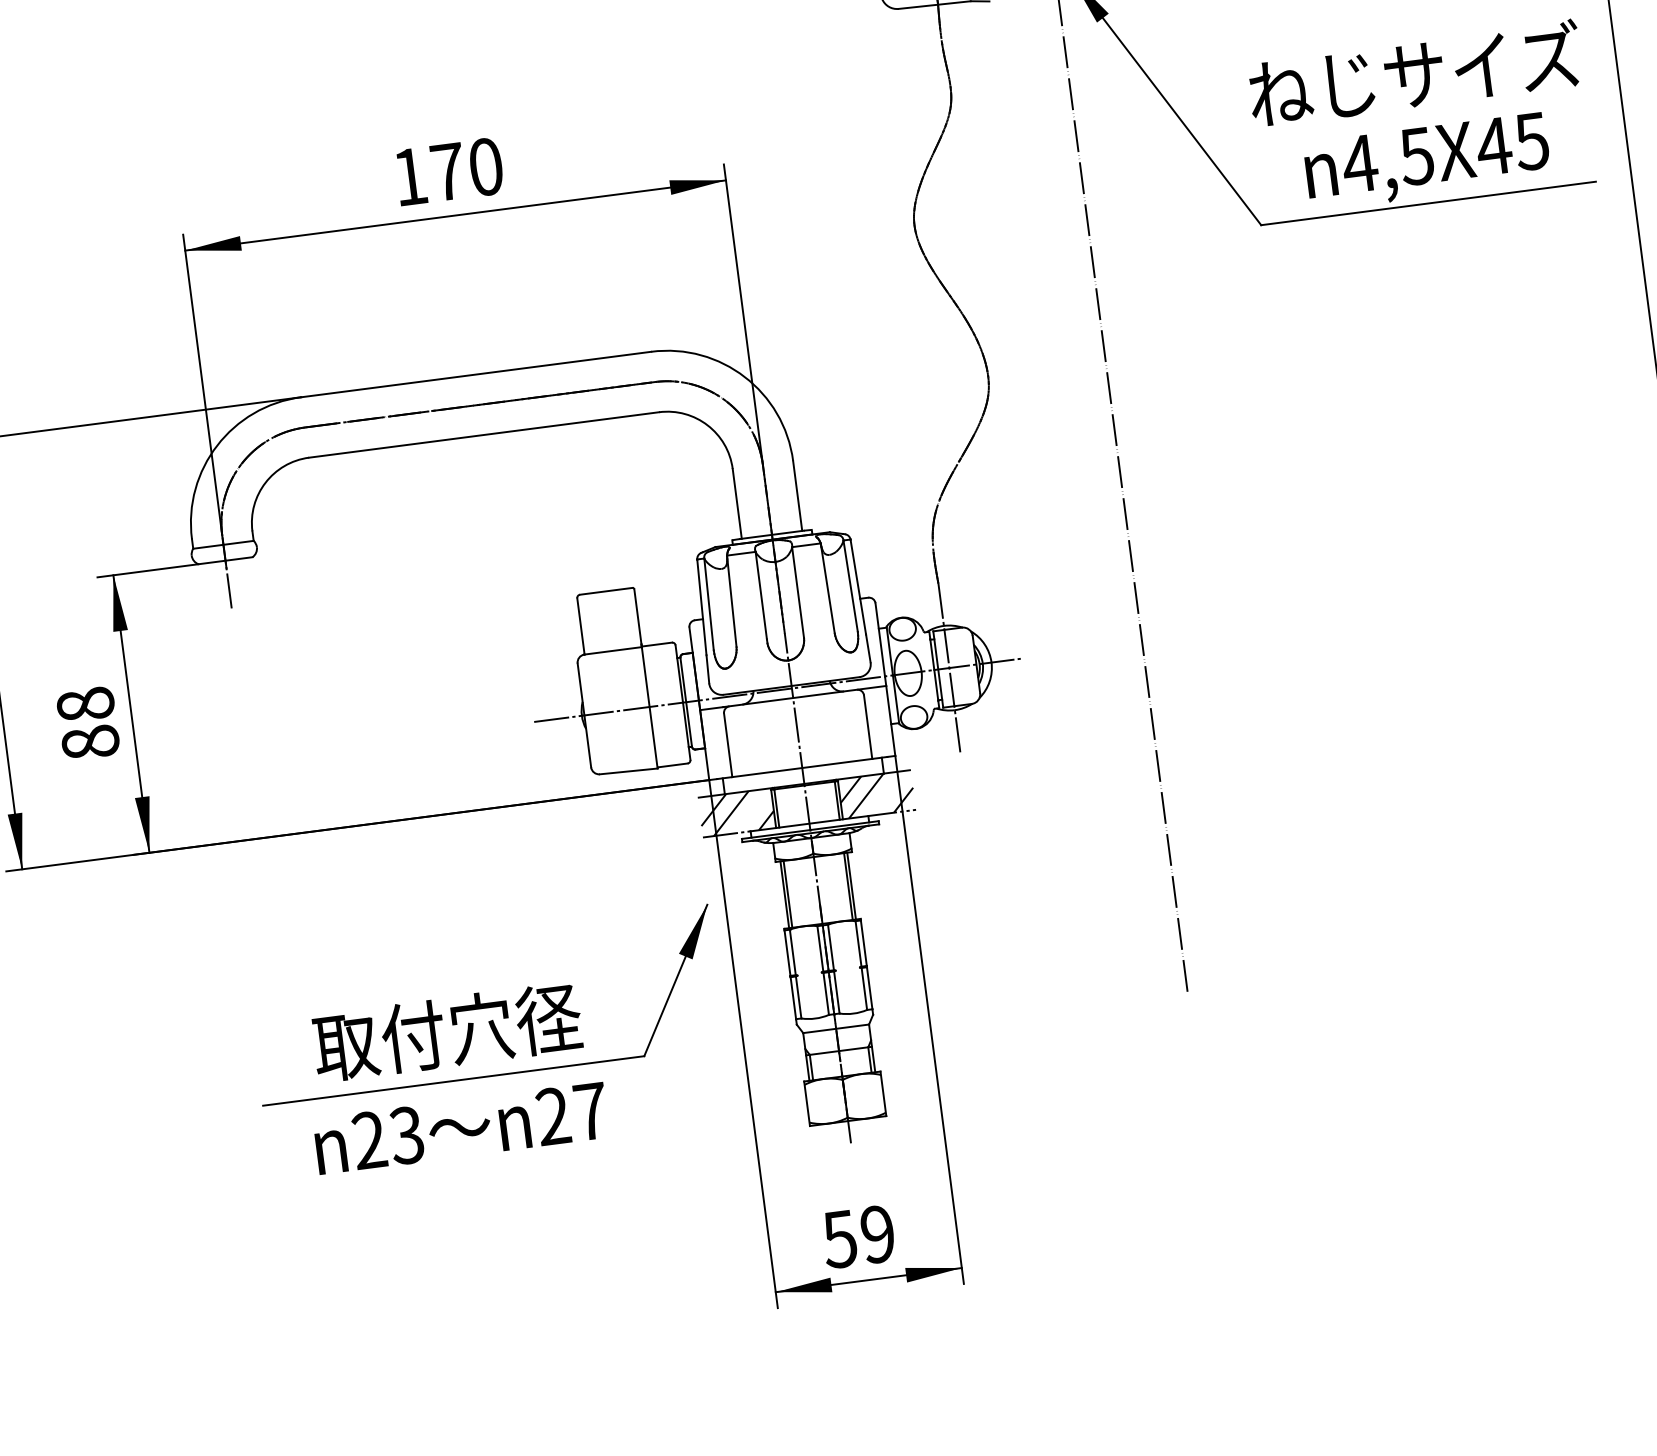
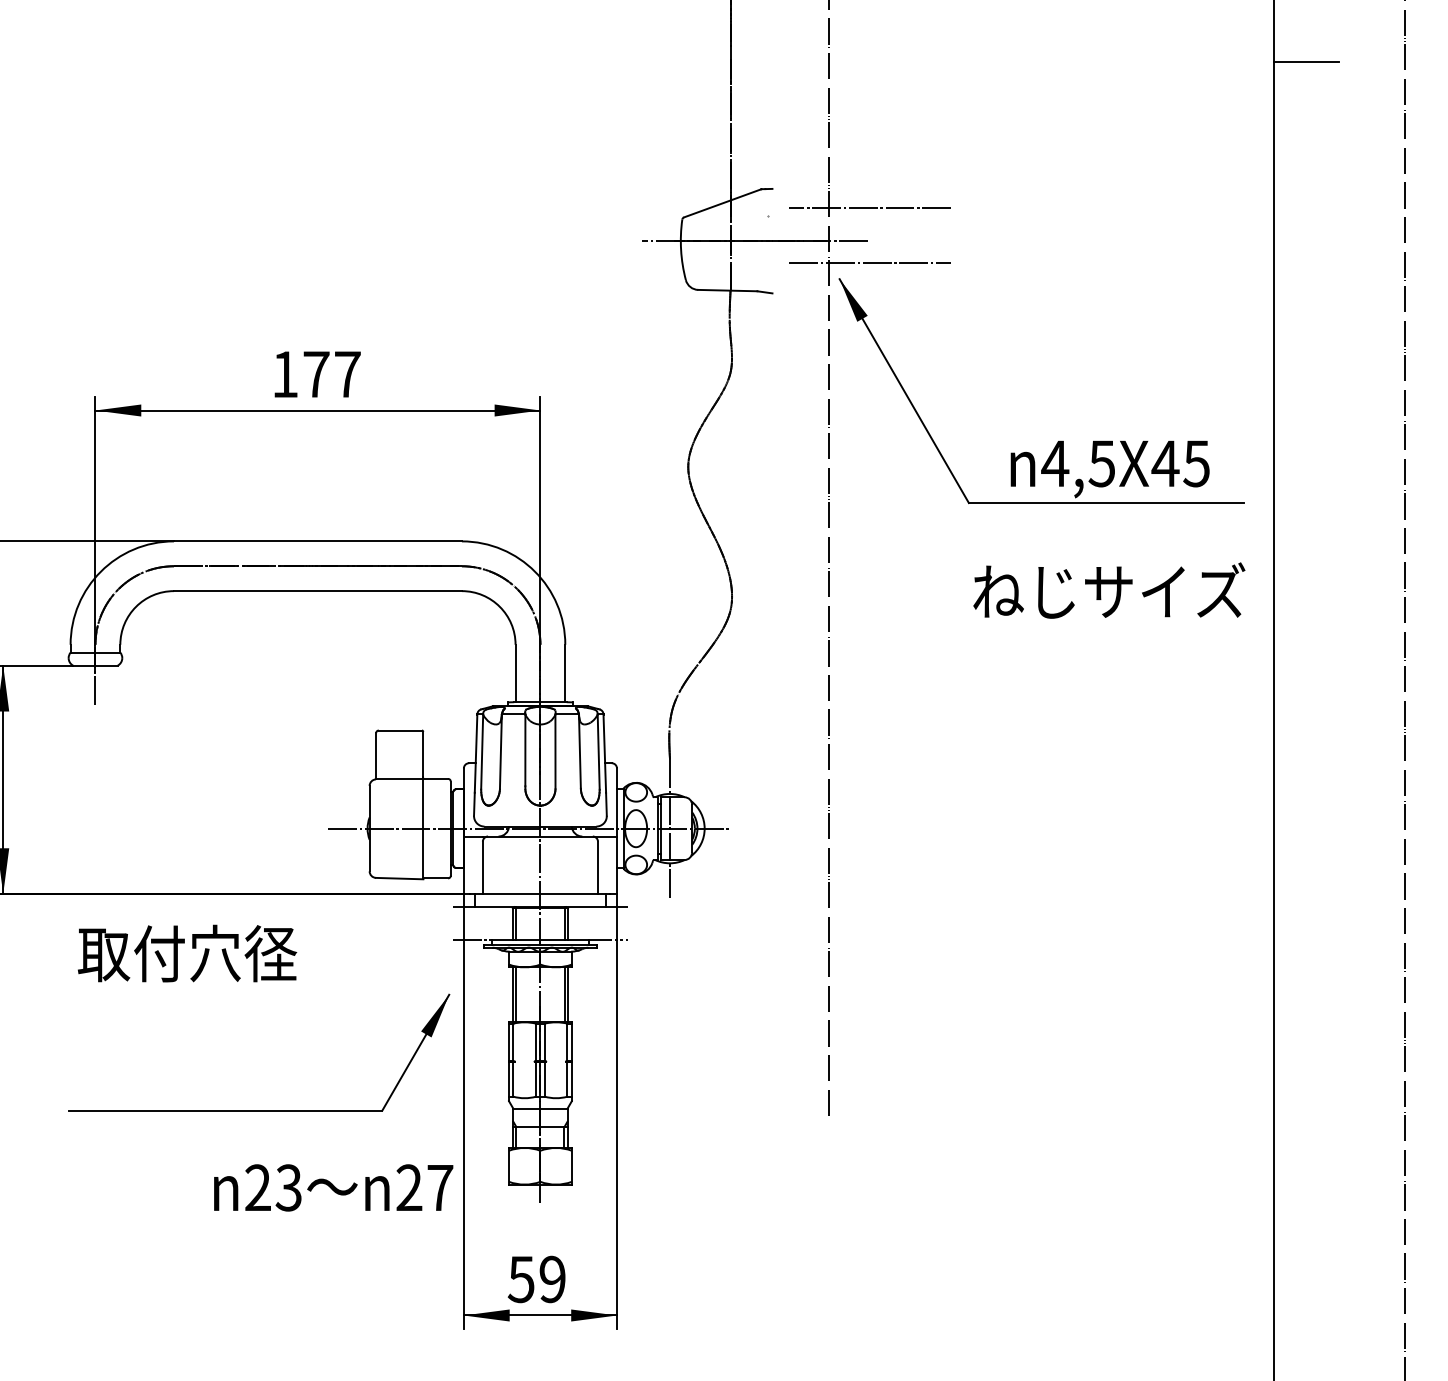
text: (1415, 73) -> (1109, 590), moved
text: (485, 167) -> (347, 374), 170 -> 177
hatch: (876, 794) -> (597, 923), removed
hatch: (736, 812) -> (482, 923), removed
text: (447, 1032) -> (187, 953), moved
text: (461, 1127) -> (333, 1187), moved

